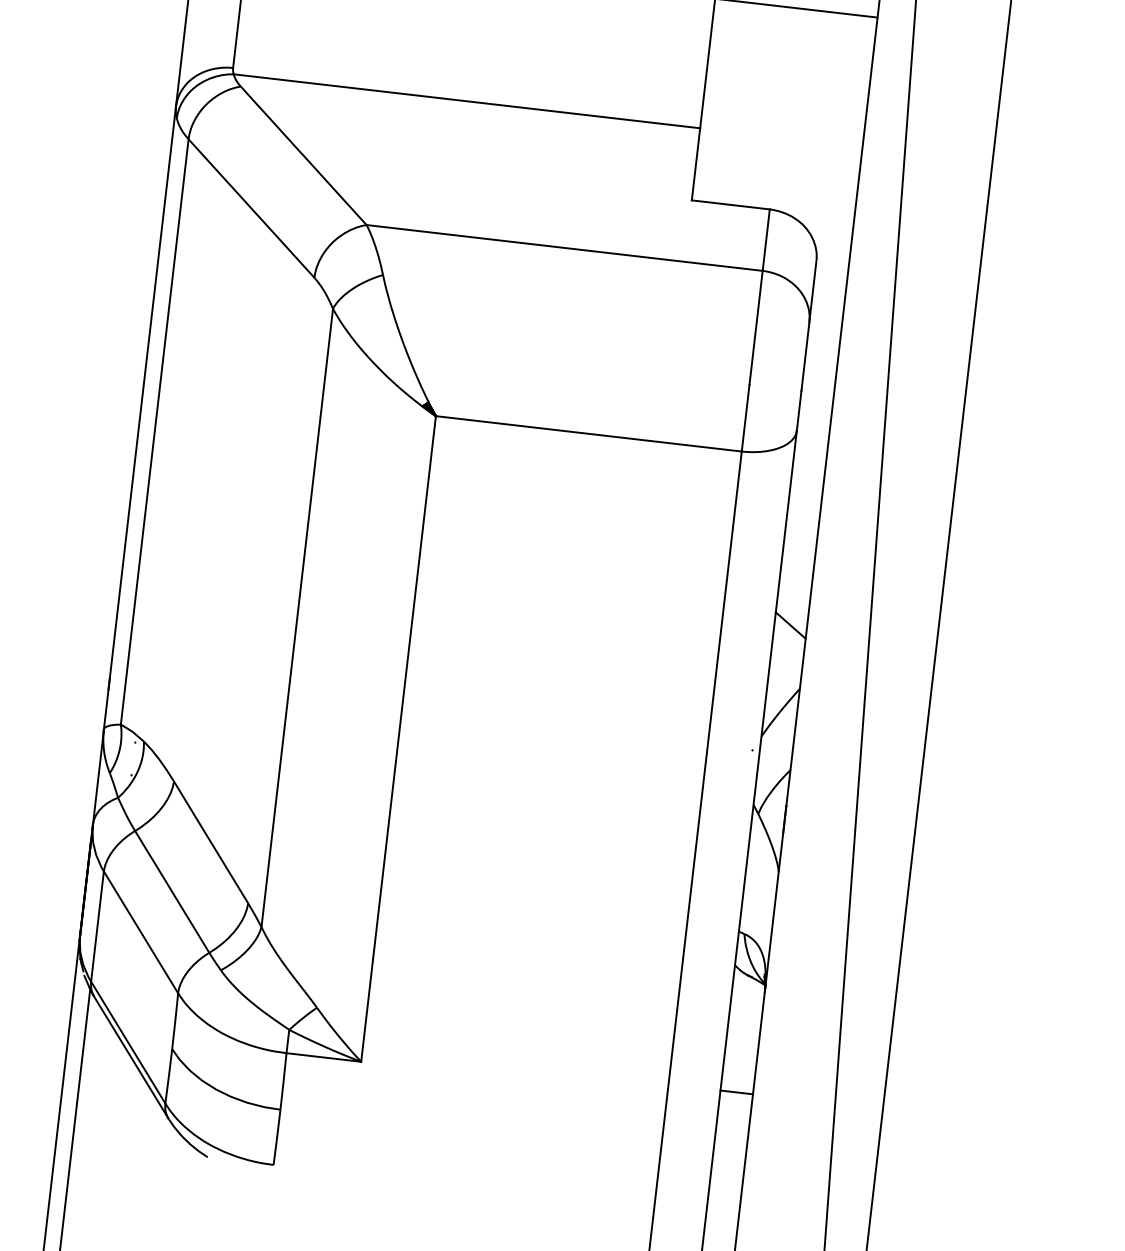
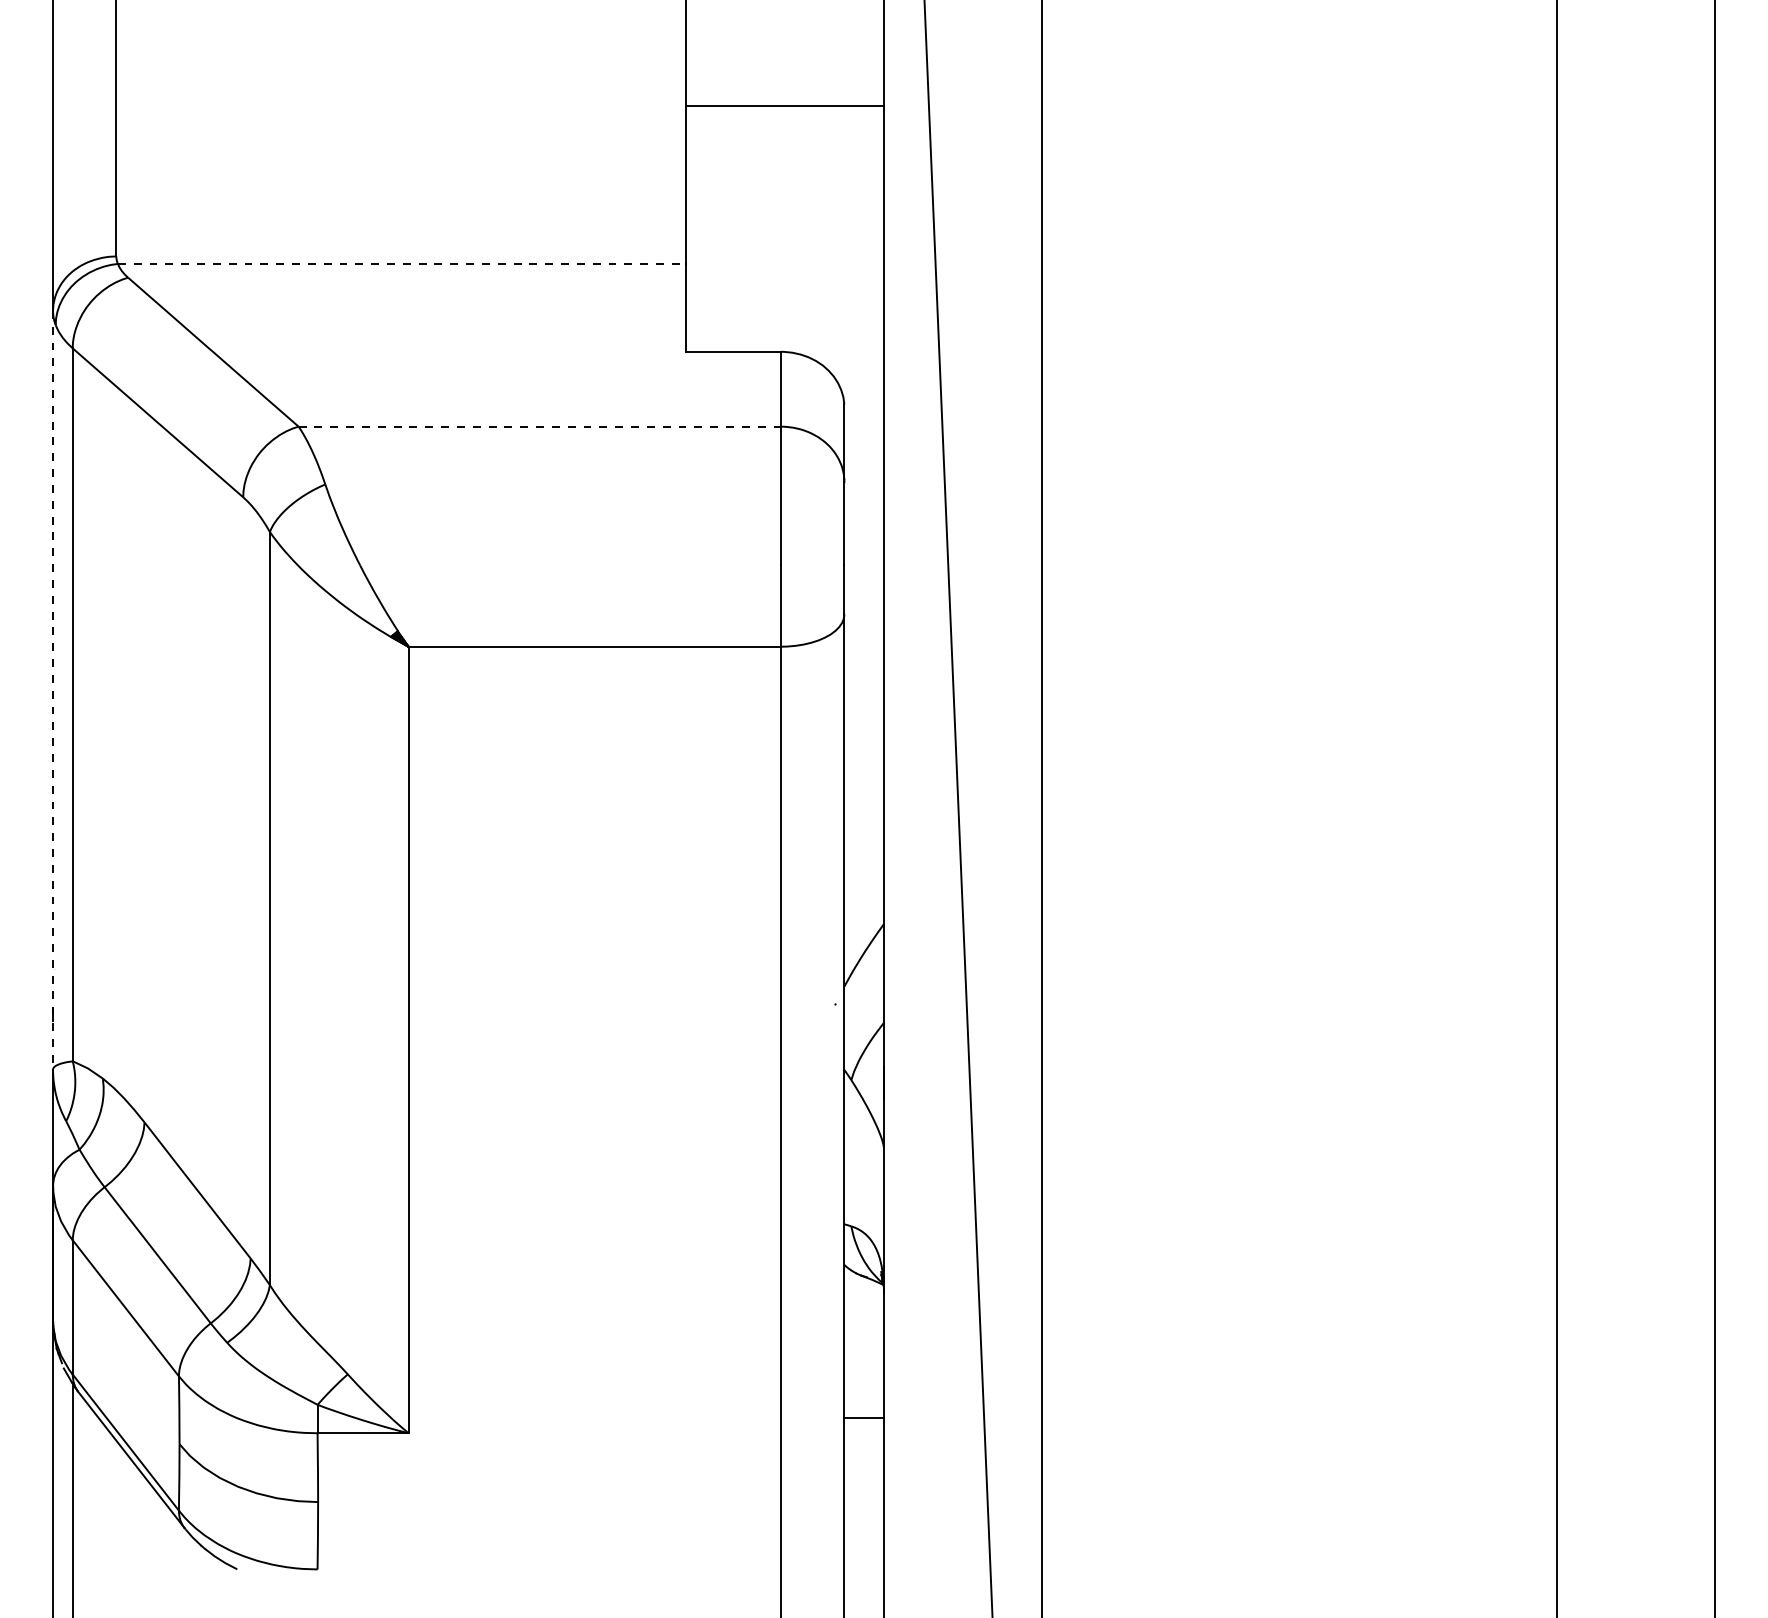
line: (467, 100) -> (402, 263), solid -> dashed
line: (565, 247) -> (540, 426), solid -> dashed
line: (140, 418) -> (53, 690), solid -> dashed
line: (790, 624) -> (863, 848), removed

